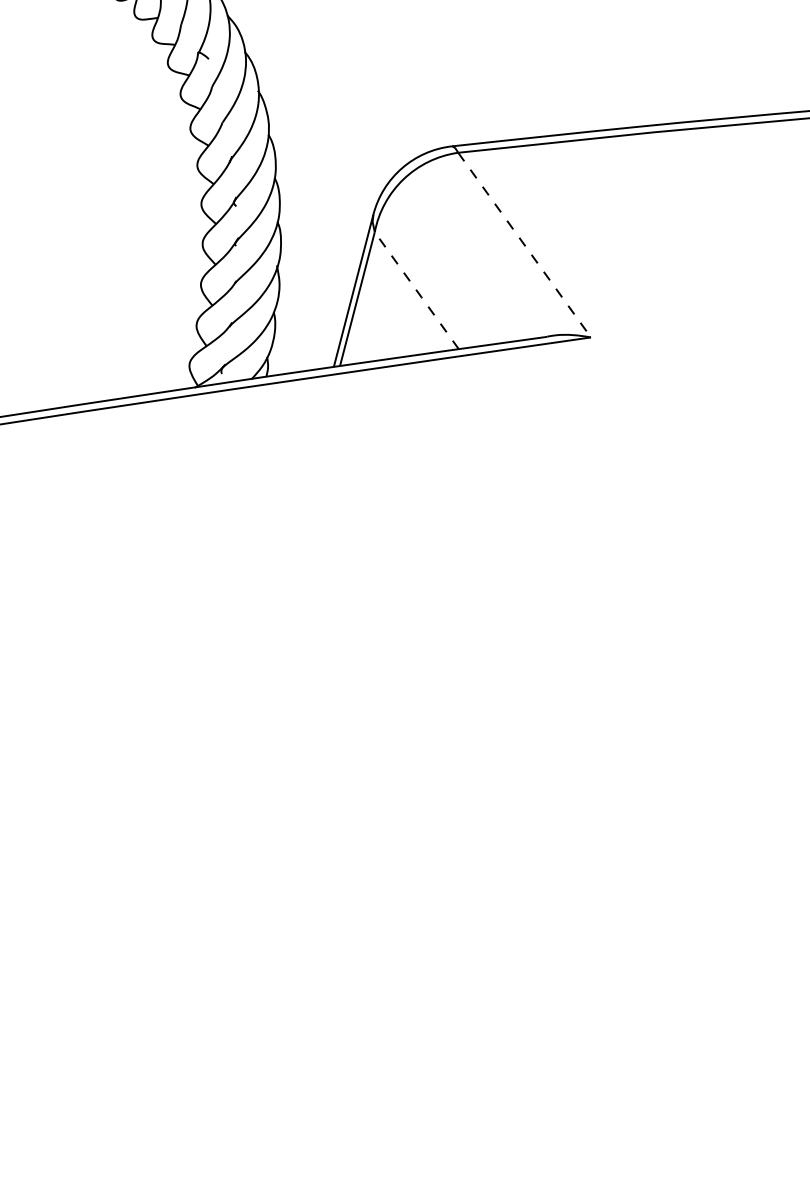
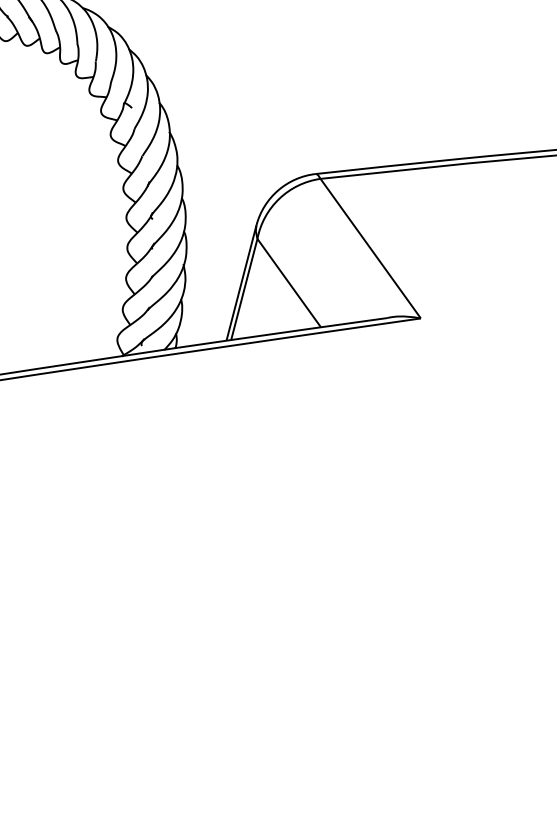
line: (524, 245) -> (370, 248), dashed -> solid
line: (417, 291) -> (289, 283), dashed -> solid

